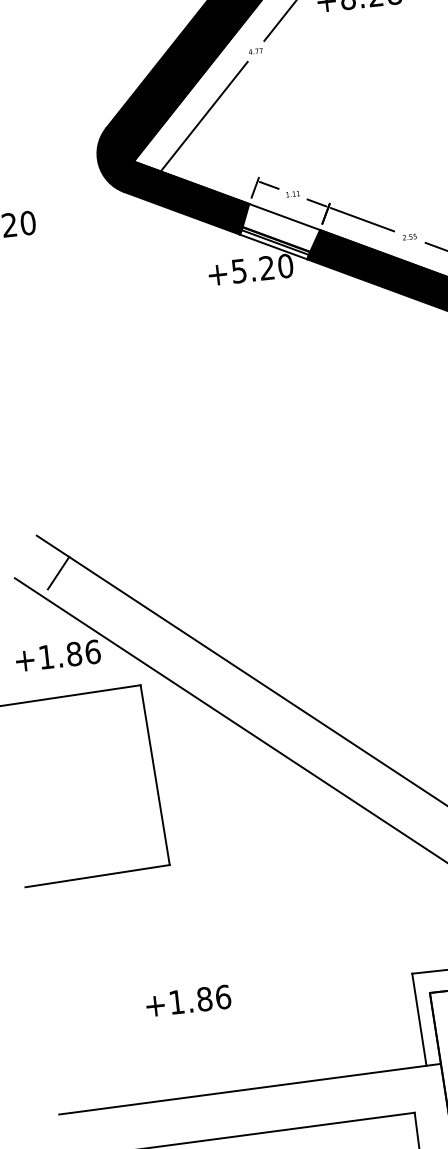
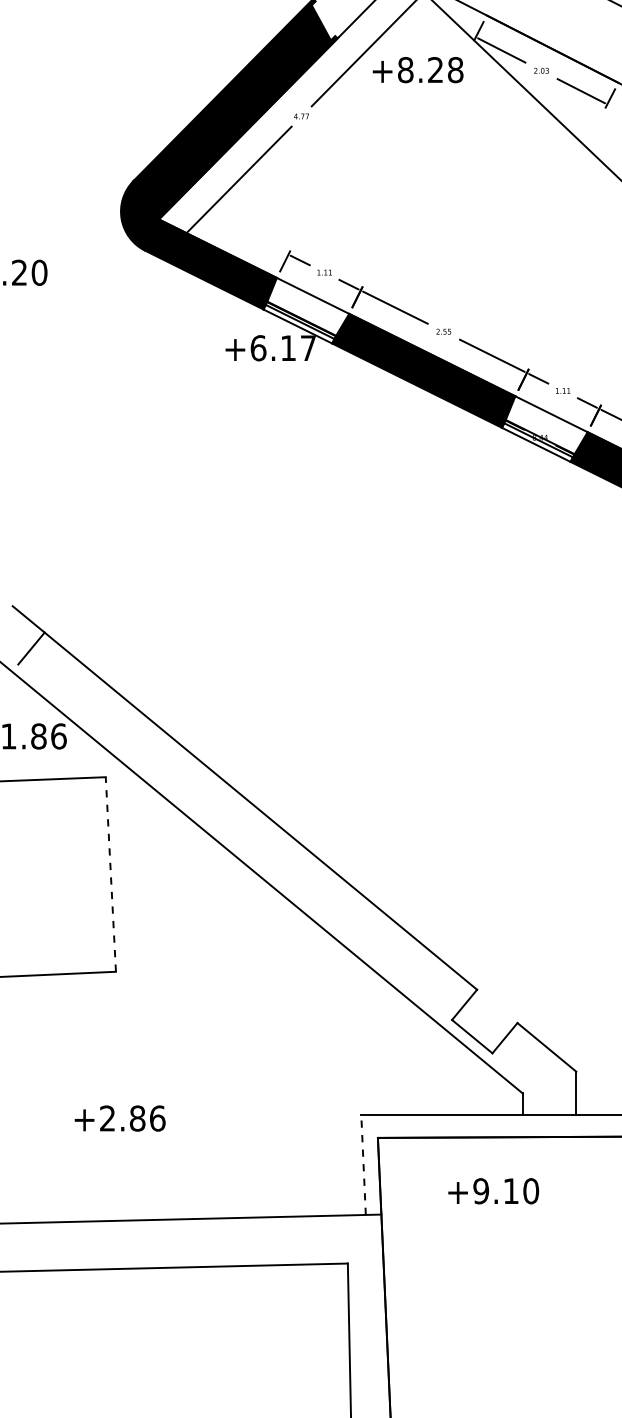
text: (262, 268) -> (283, 348), +5.20 -> +6.17
line: (154, 775) -> (110, 874), solid -> dashed
text: (176, 1002) -> (107, 1118), +1.86 -> +2.86
line: (419, 1020) -> (363, 1165), solid -> dashed

